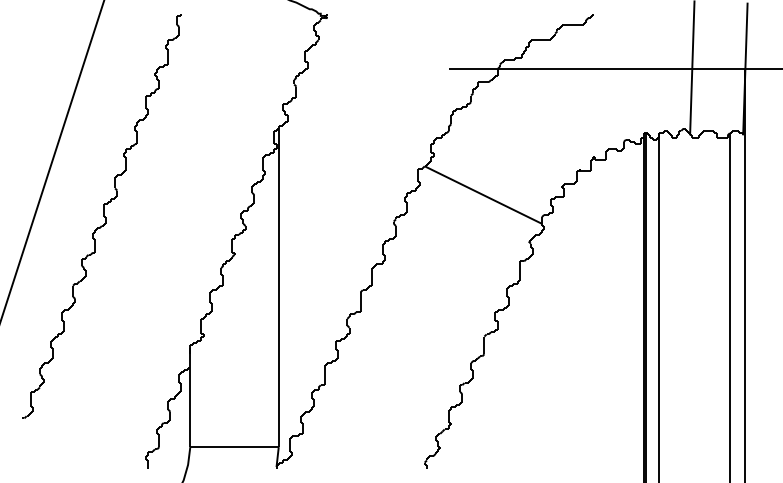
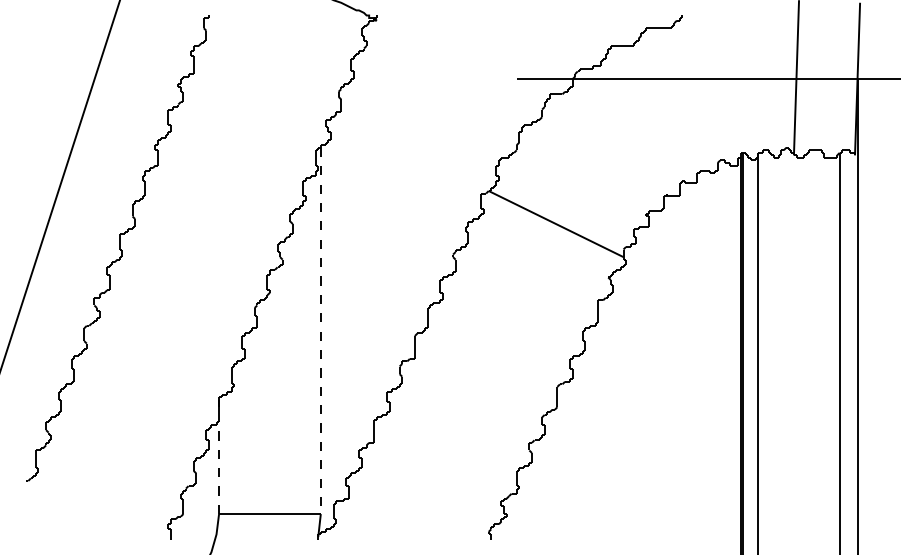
line: (278, 288) -> (320, 331), solid -> dashed
line: (190, 407) -> (219, 468), solid -> dashed

